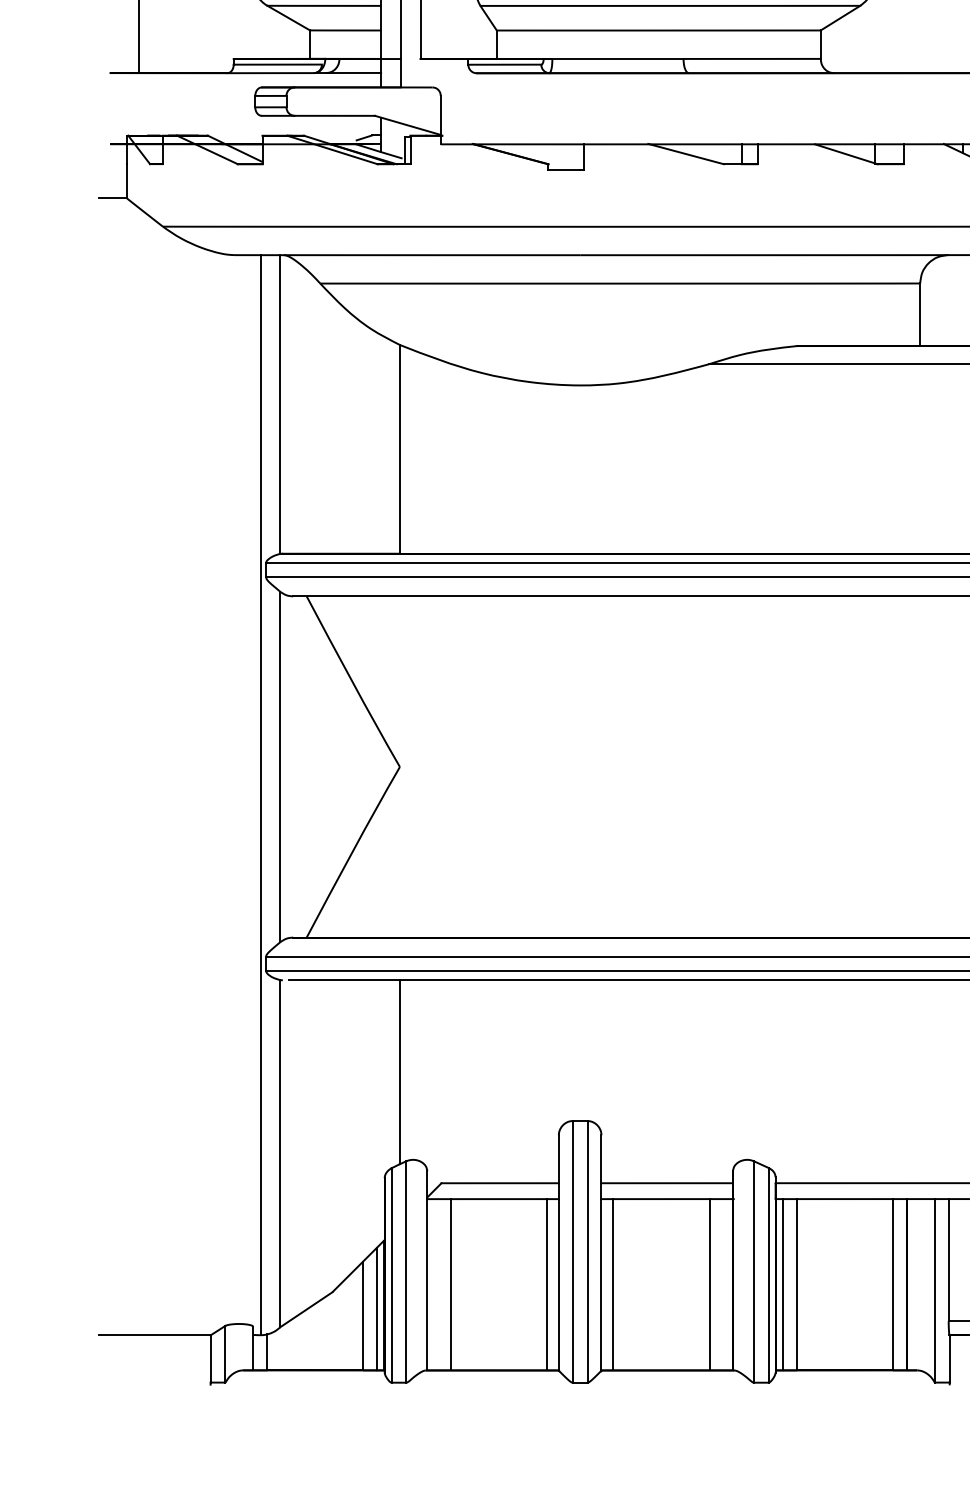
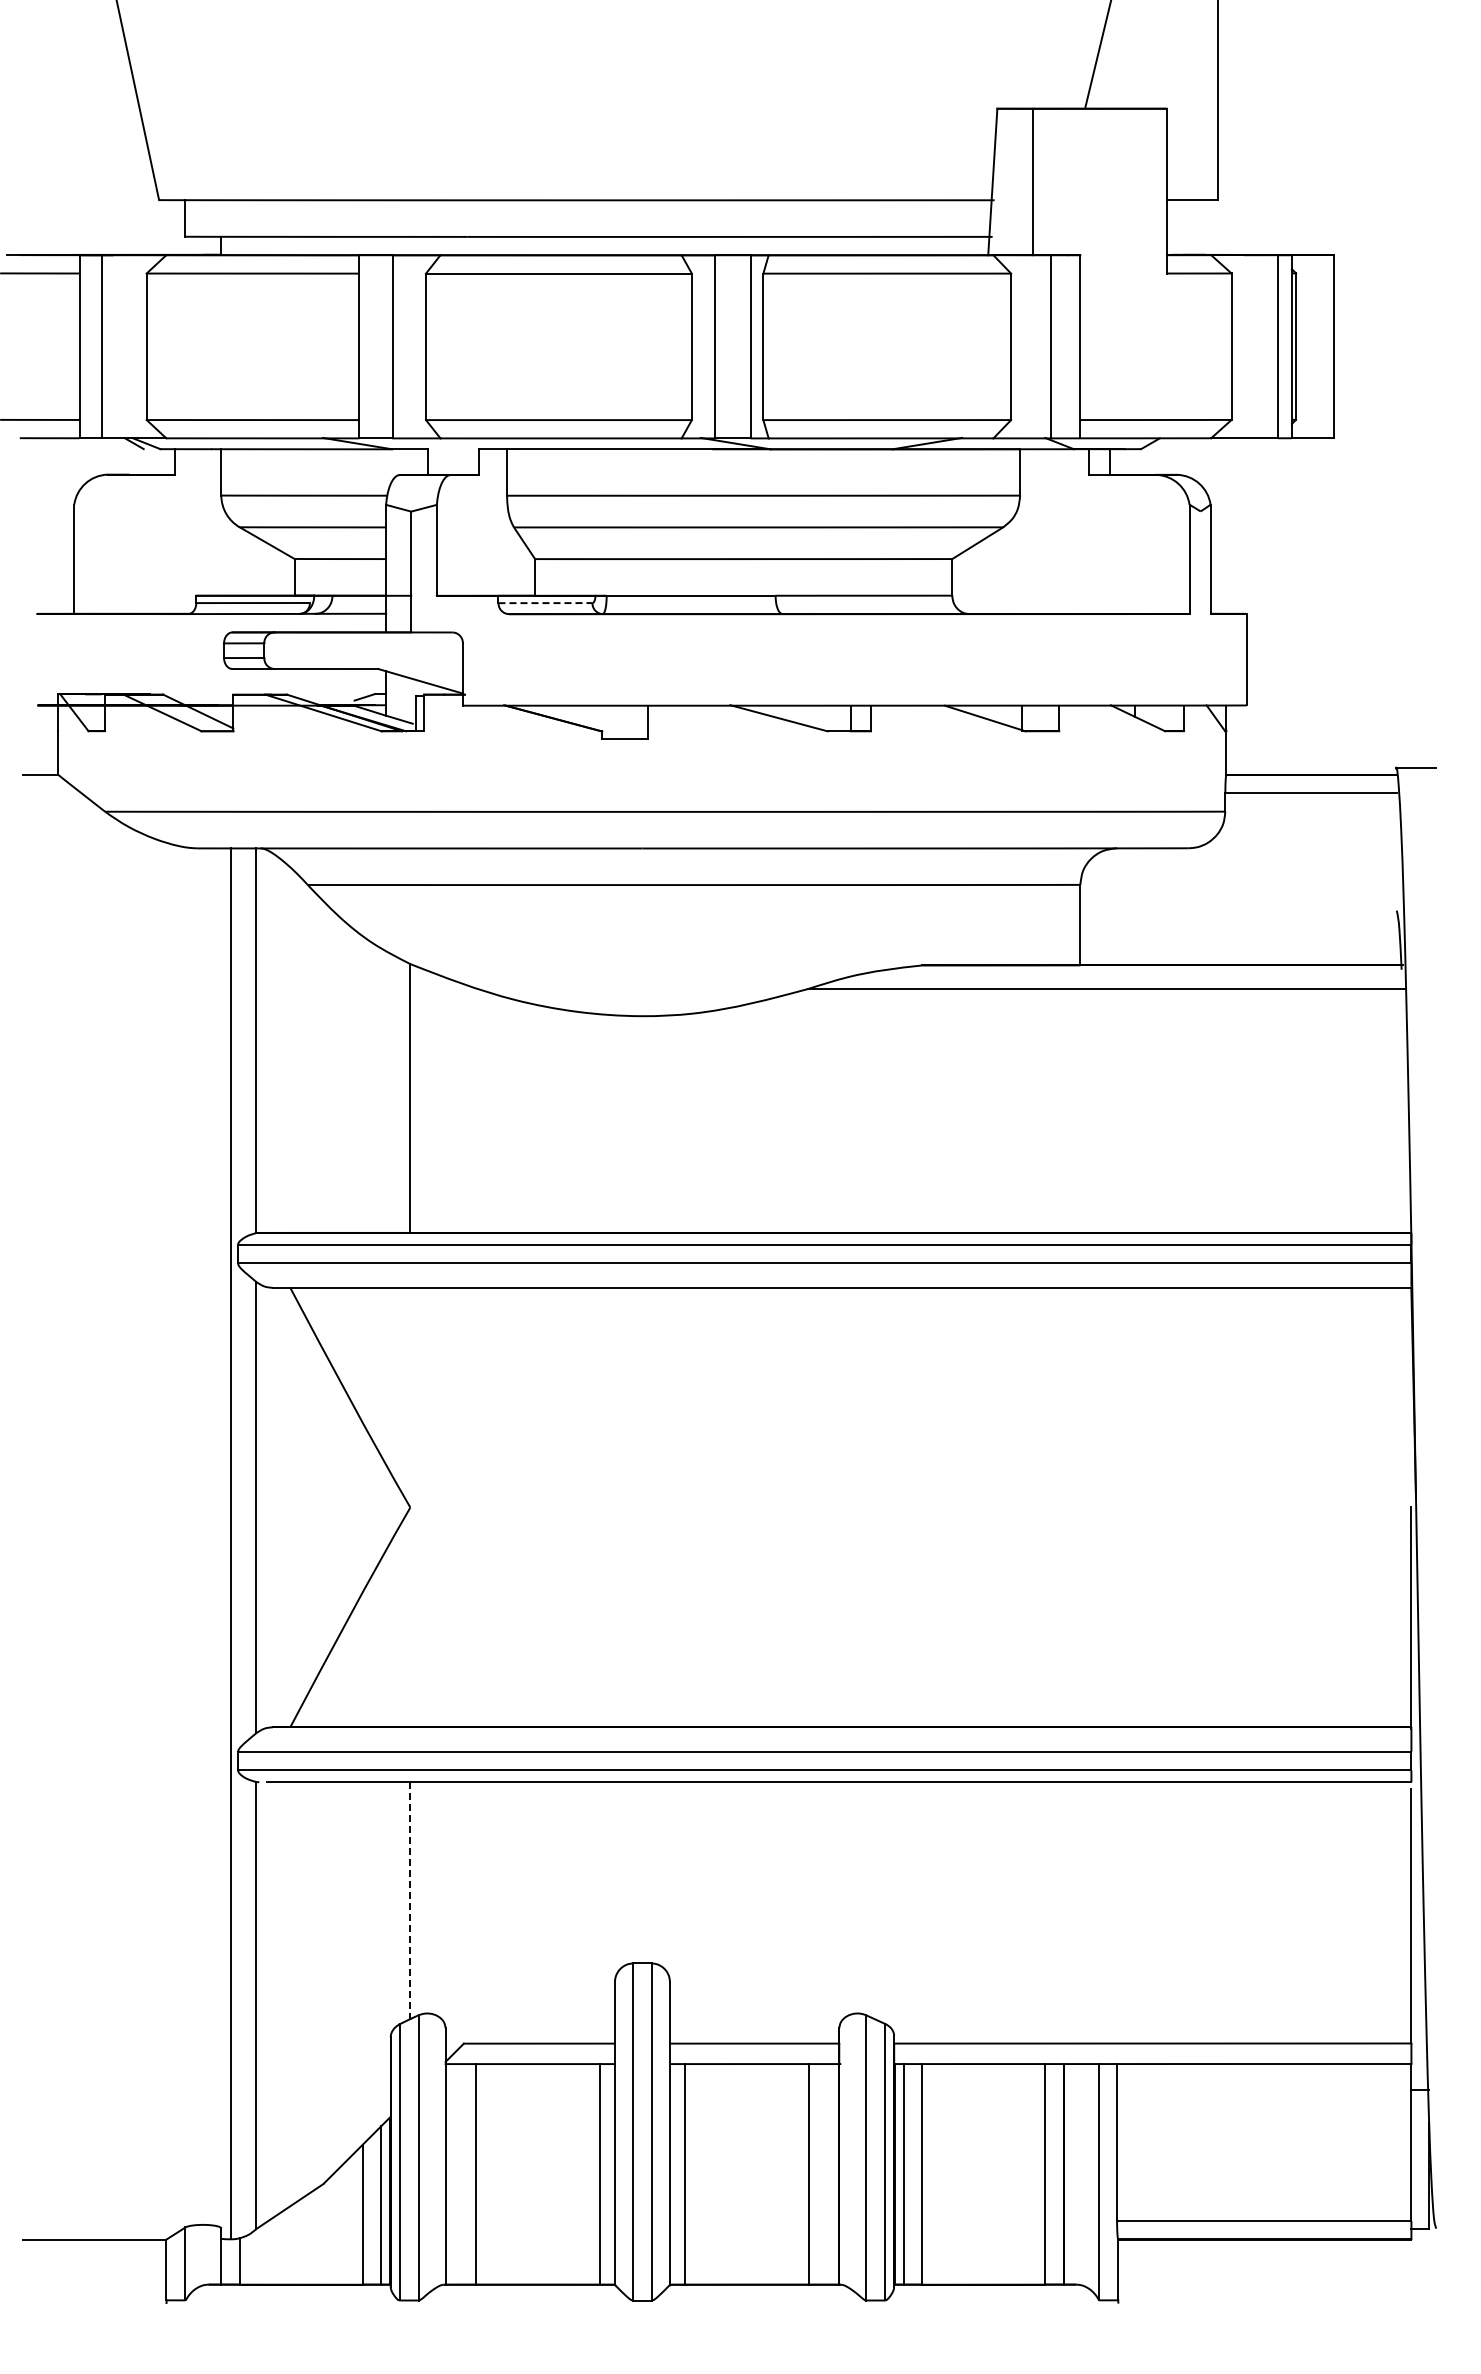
line: (504, 64) -> (545, 603), solid -> dashed
line: (400, 1072) -> (410, 1901), solid -> dashed

